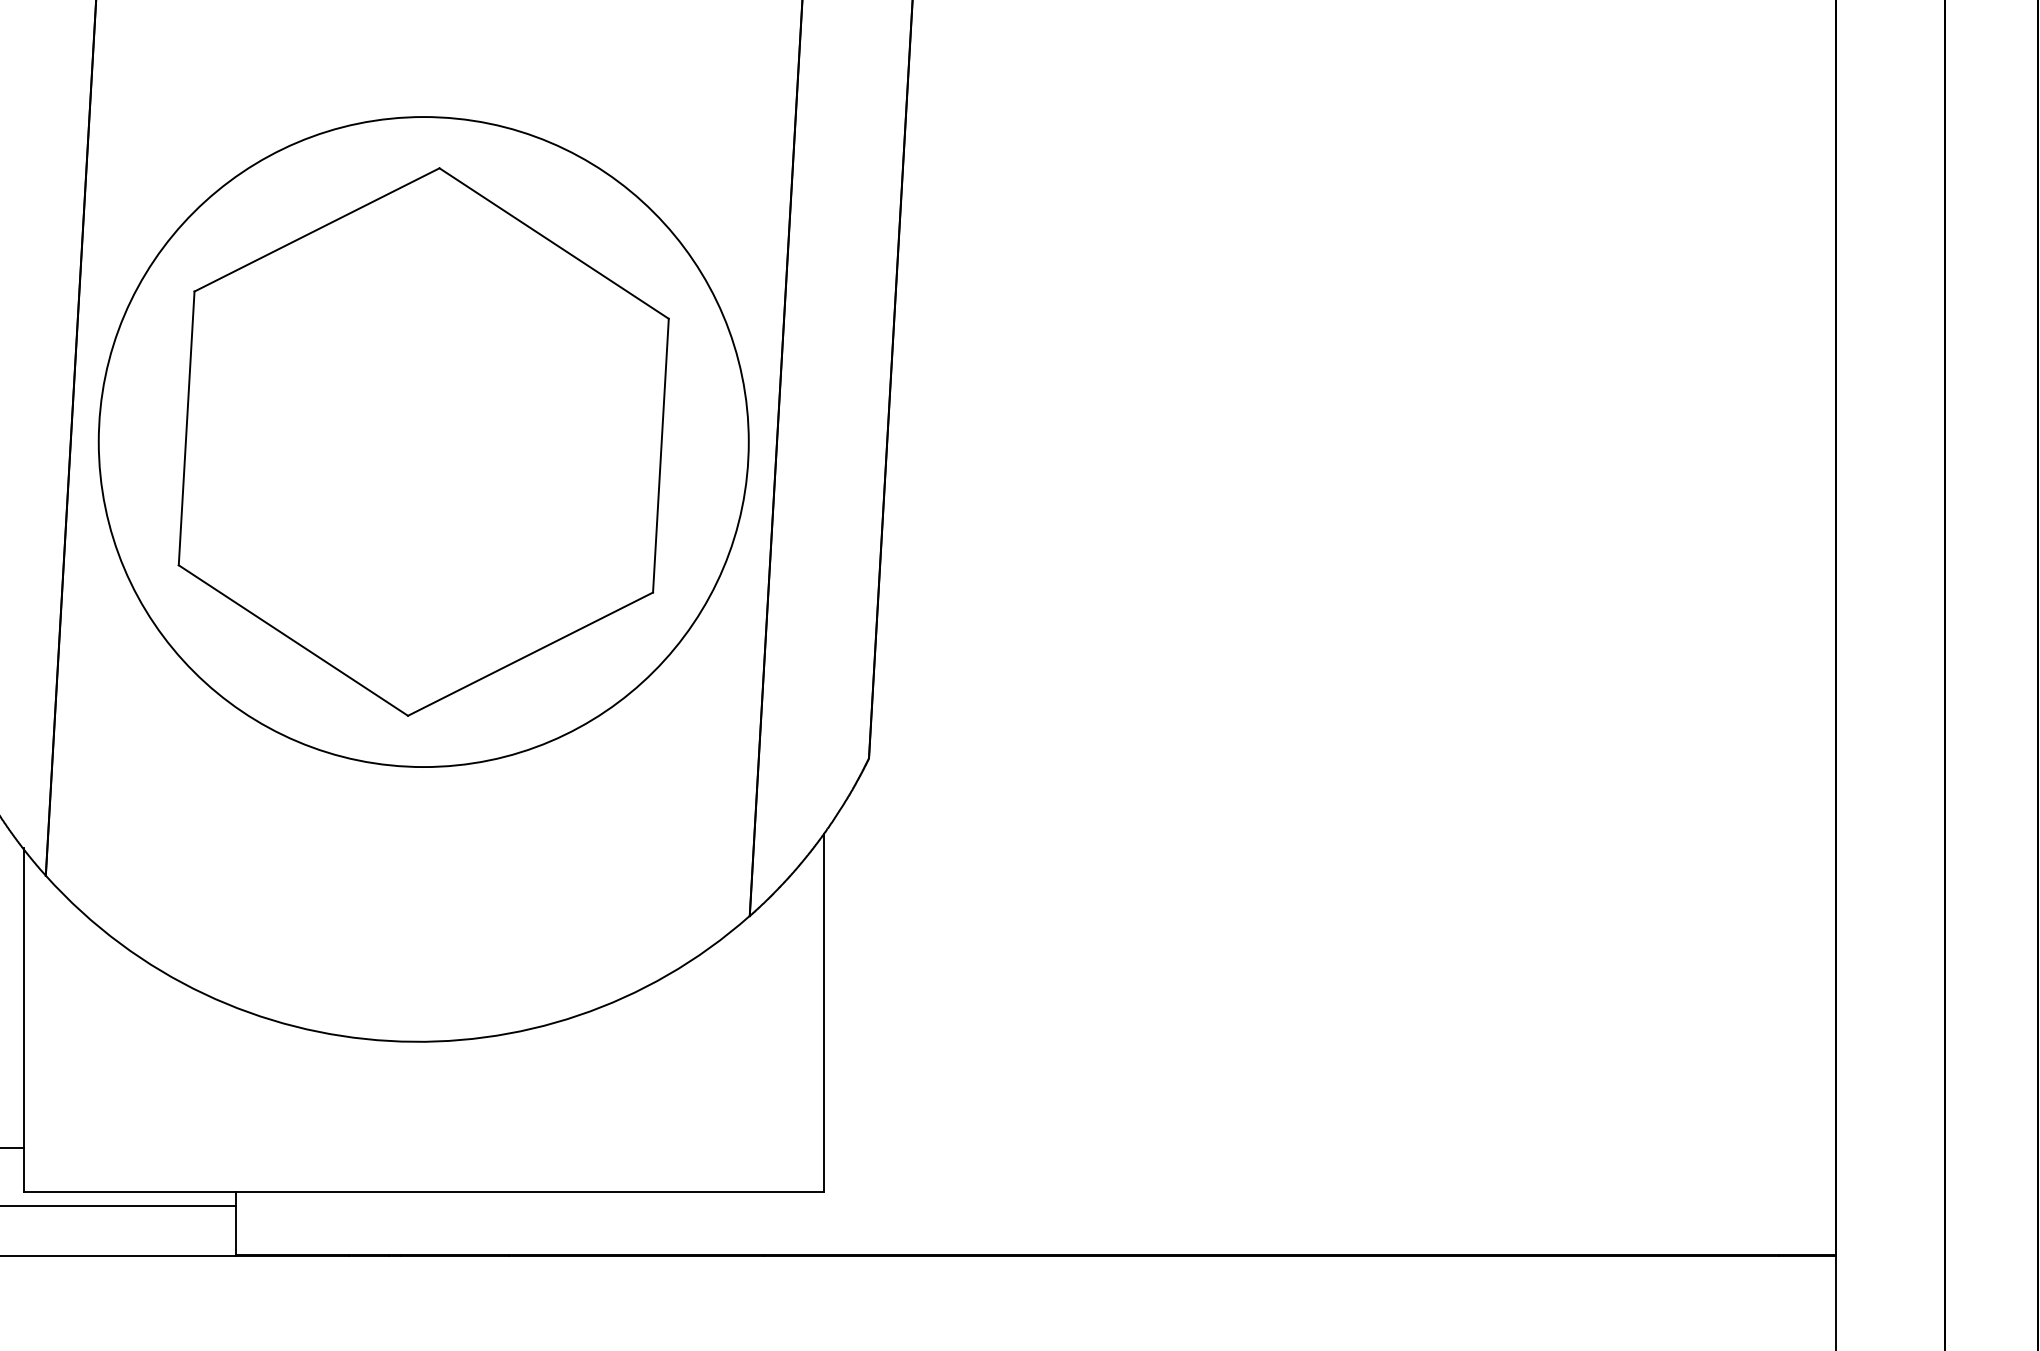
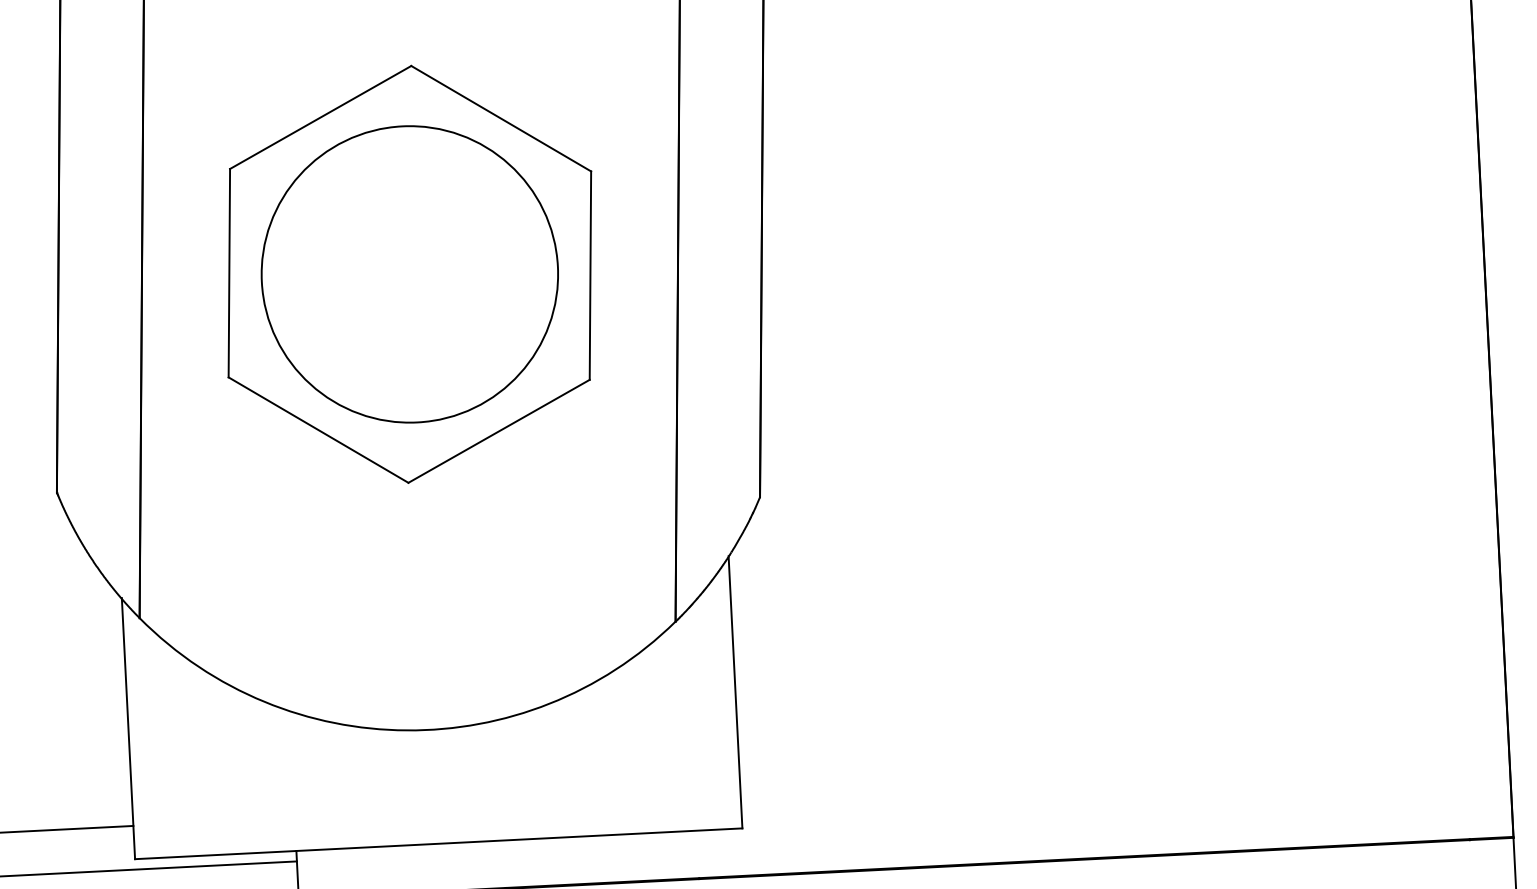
circle: (423, 442) -> (409, 274), size x0.6

